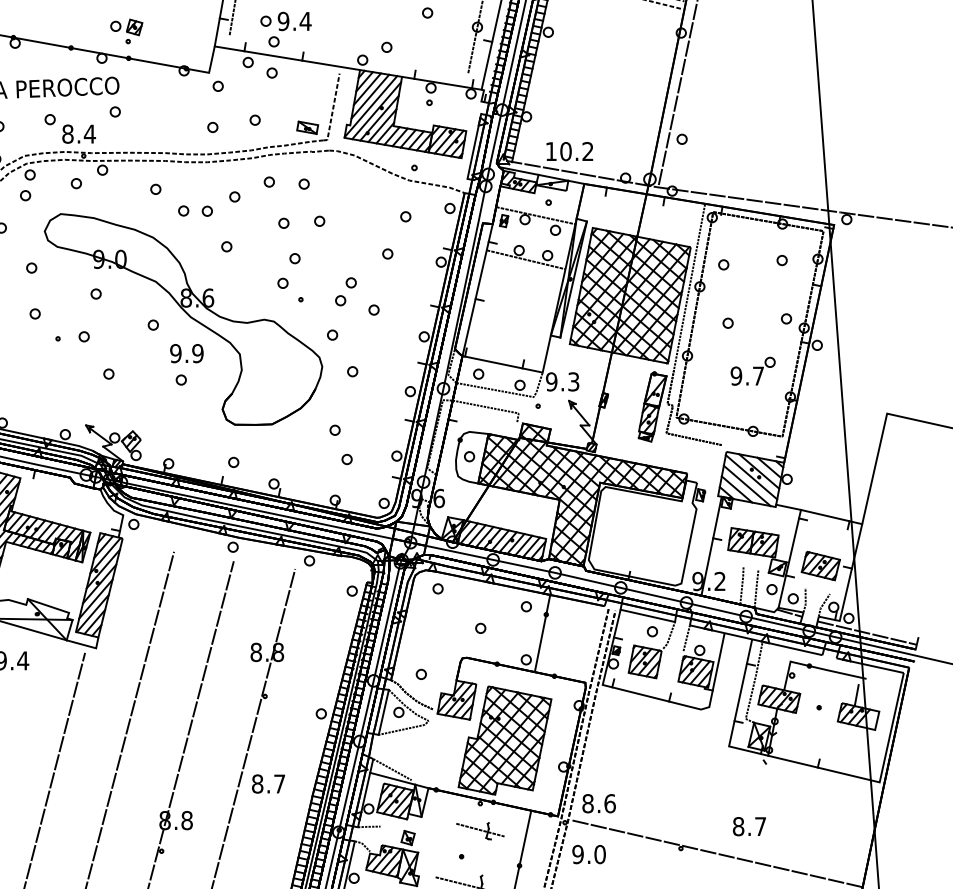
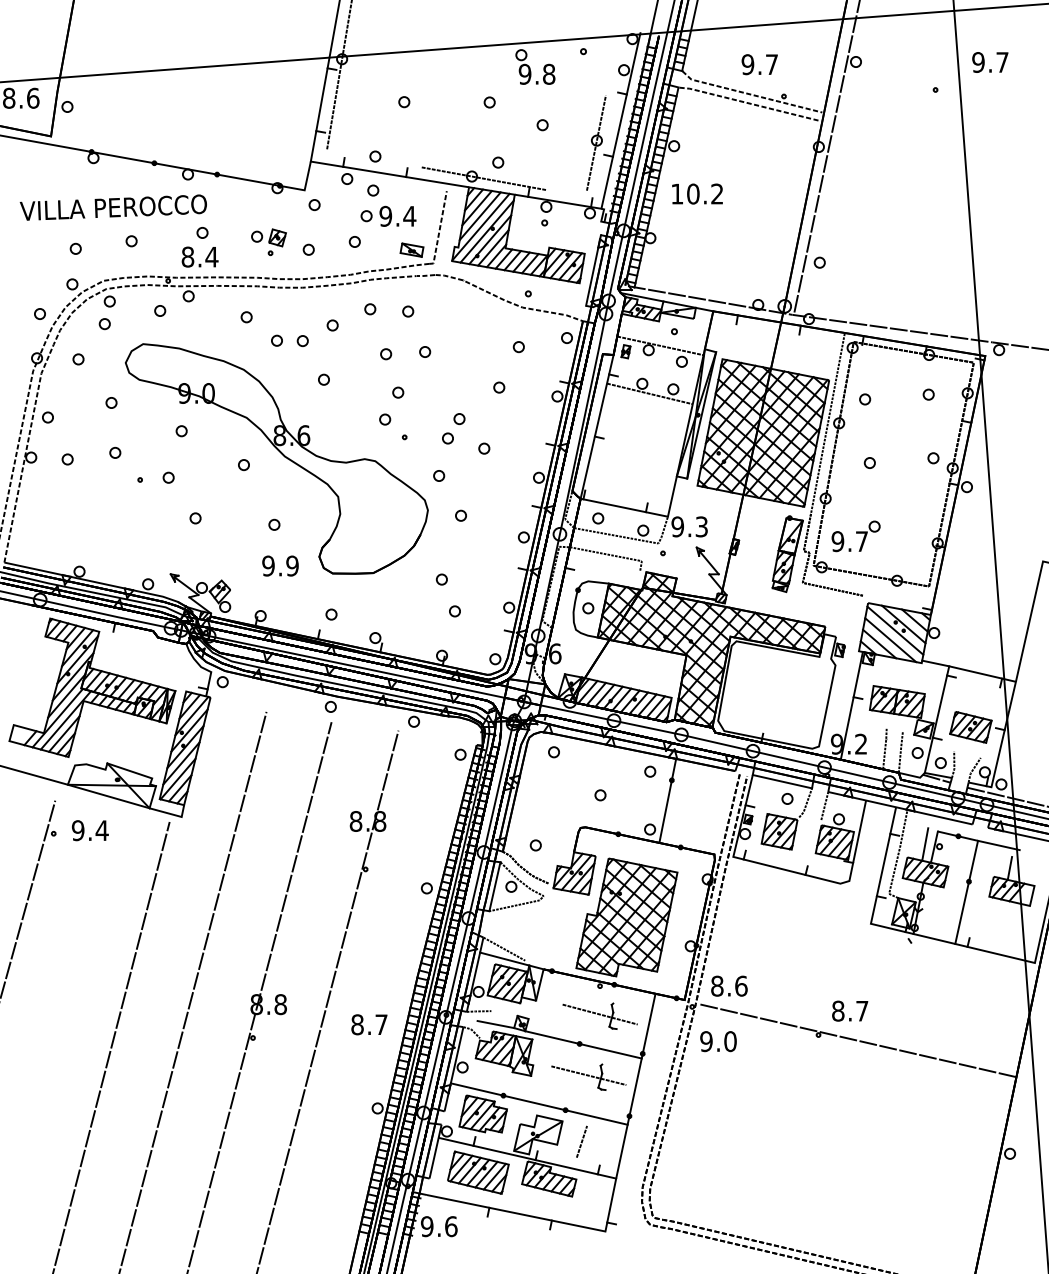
part: (286, 20) -> (388, 215), moved
part: (126, 31) -> (268, 242), moved
line: (373, 61) -> (483, 178), added
text: (78, 133) -> (199, 256), moved
text: (569, 151) -> (697, 193), moved
text: (186, 353) -> (280, 565), moved
part: (752, 371) -> (855, 536), moved
line: (779, 673) -> (925, 844), added
line: (816, 716) -> (966, 891), added
text: (268, 783) -> (369, 1024), moved
text: (749, 826) -> (850, 1010), moved
part: (479, 830) -> (599, 1015), size x1.43
line: (384, 838) -> (495, 1024), added
line: (465, 857) -> (583, 1044), added

